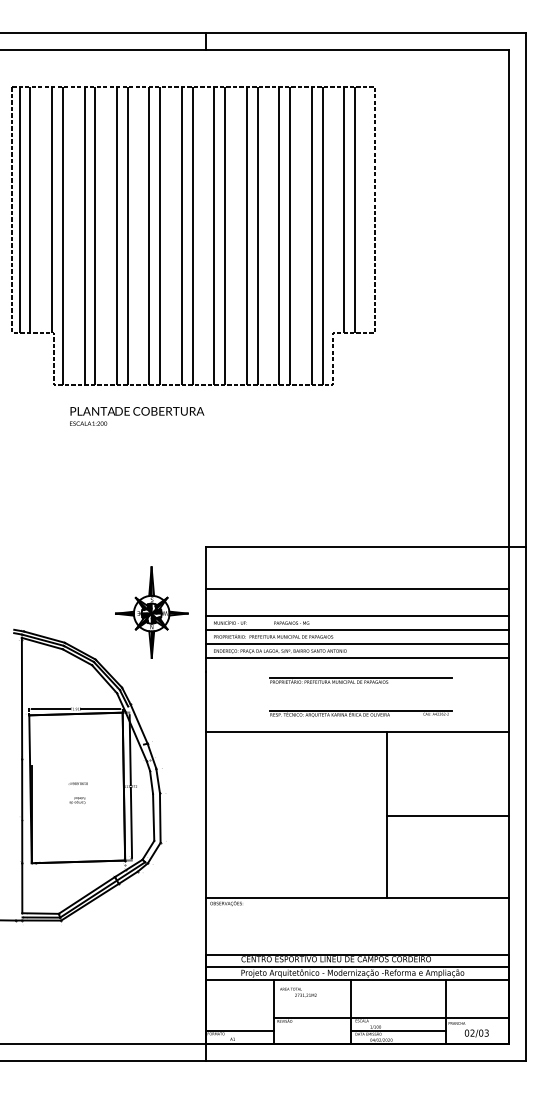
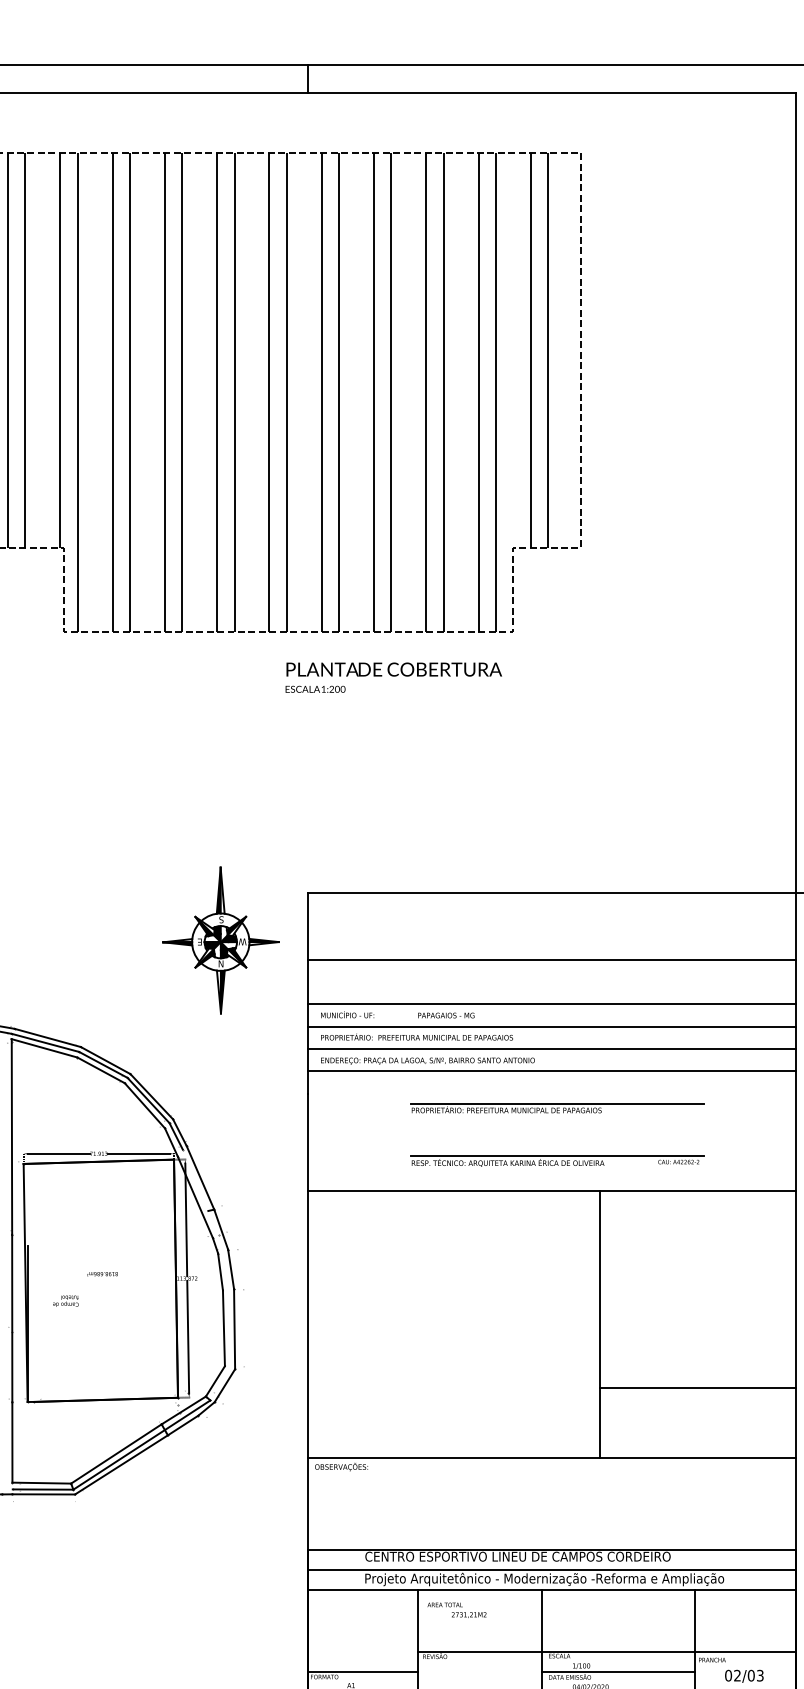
text: (137, 416) -> (394, 677), moved
part: (151, 612) -> (220, 940), moved
text: (77, 800) -> (65, 1301), moved
line: (447, 816) -> (697, 1388), moved

